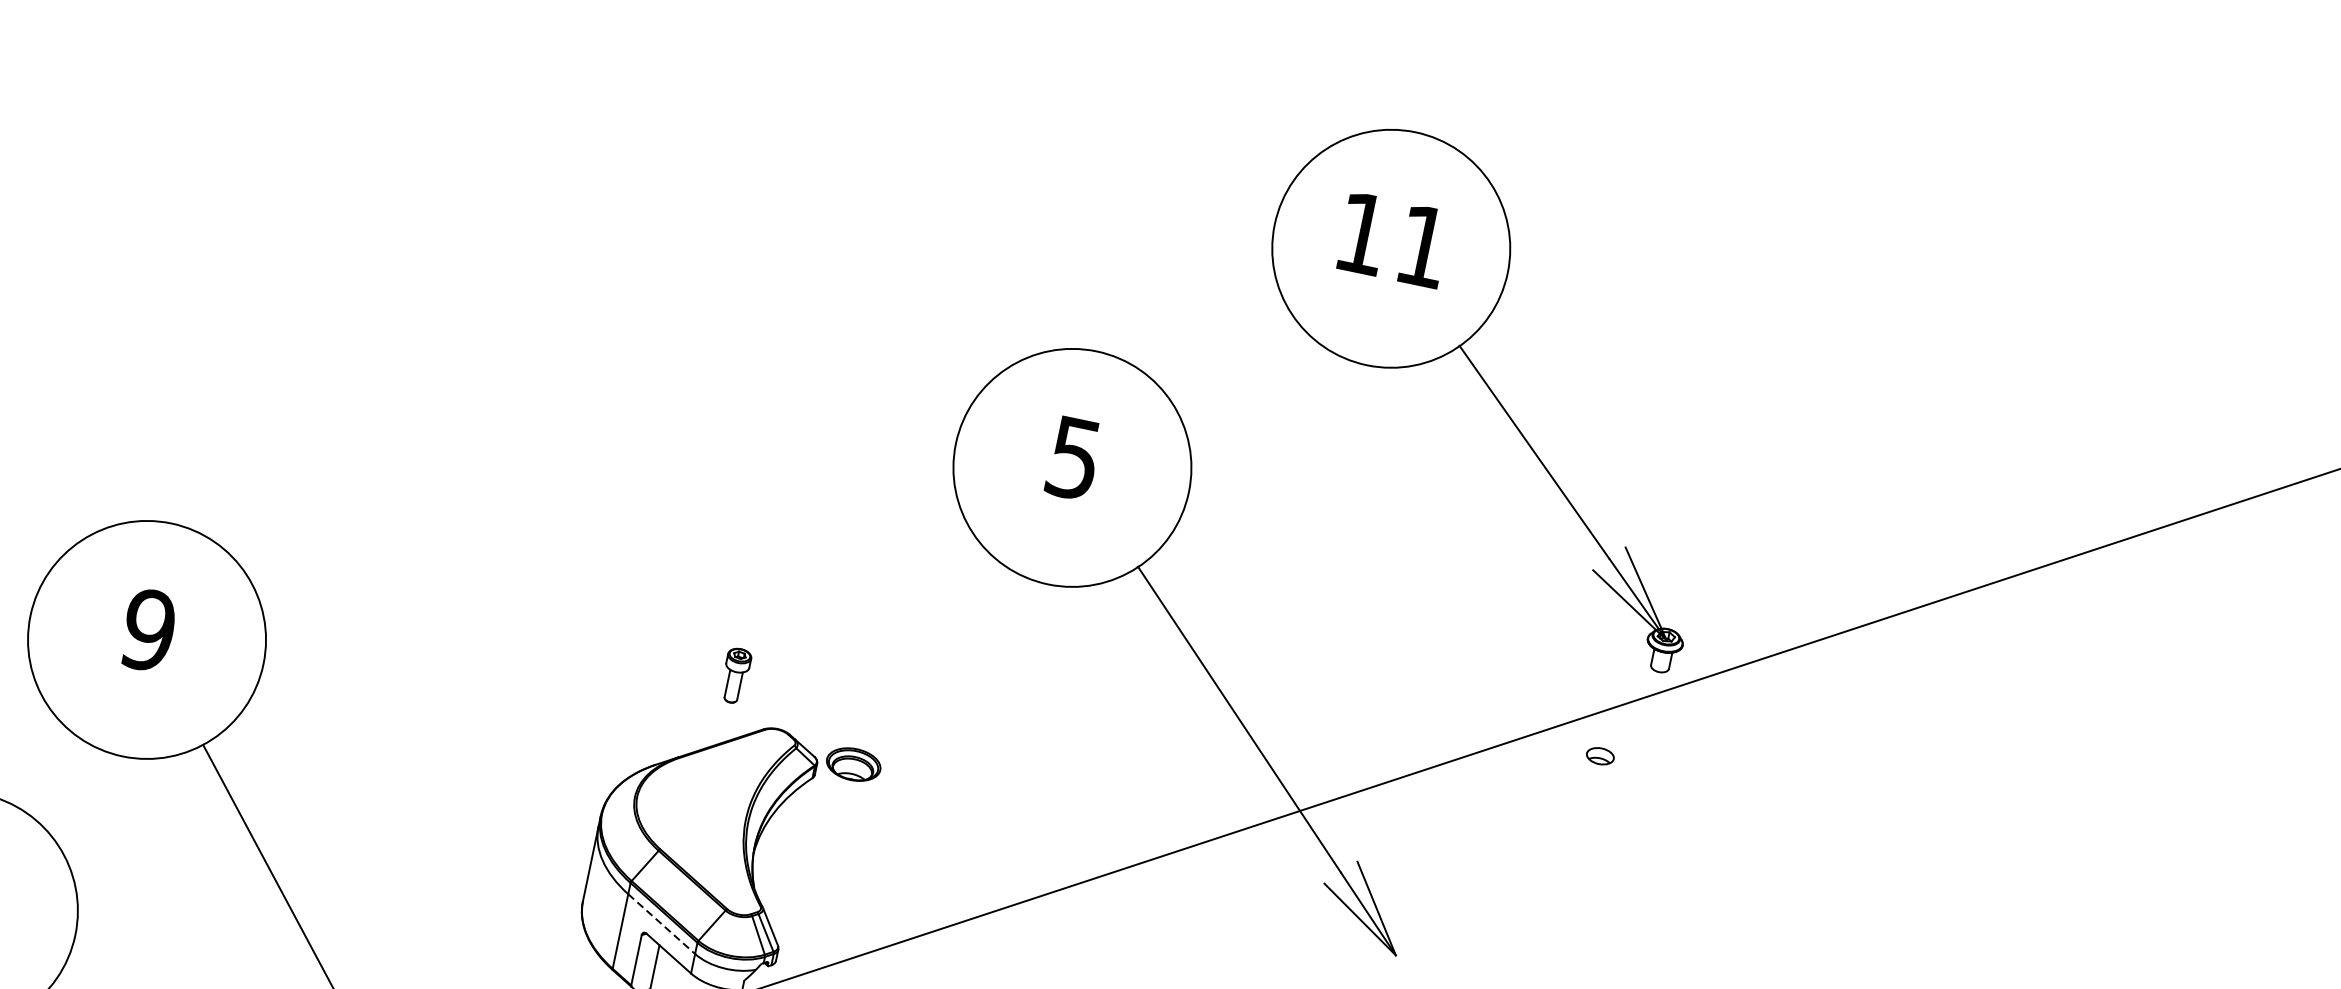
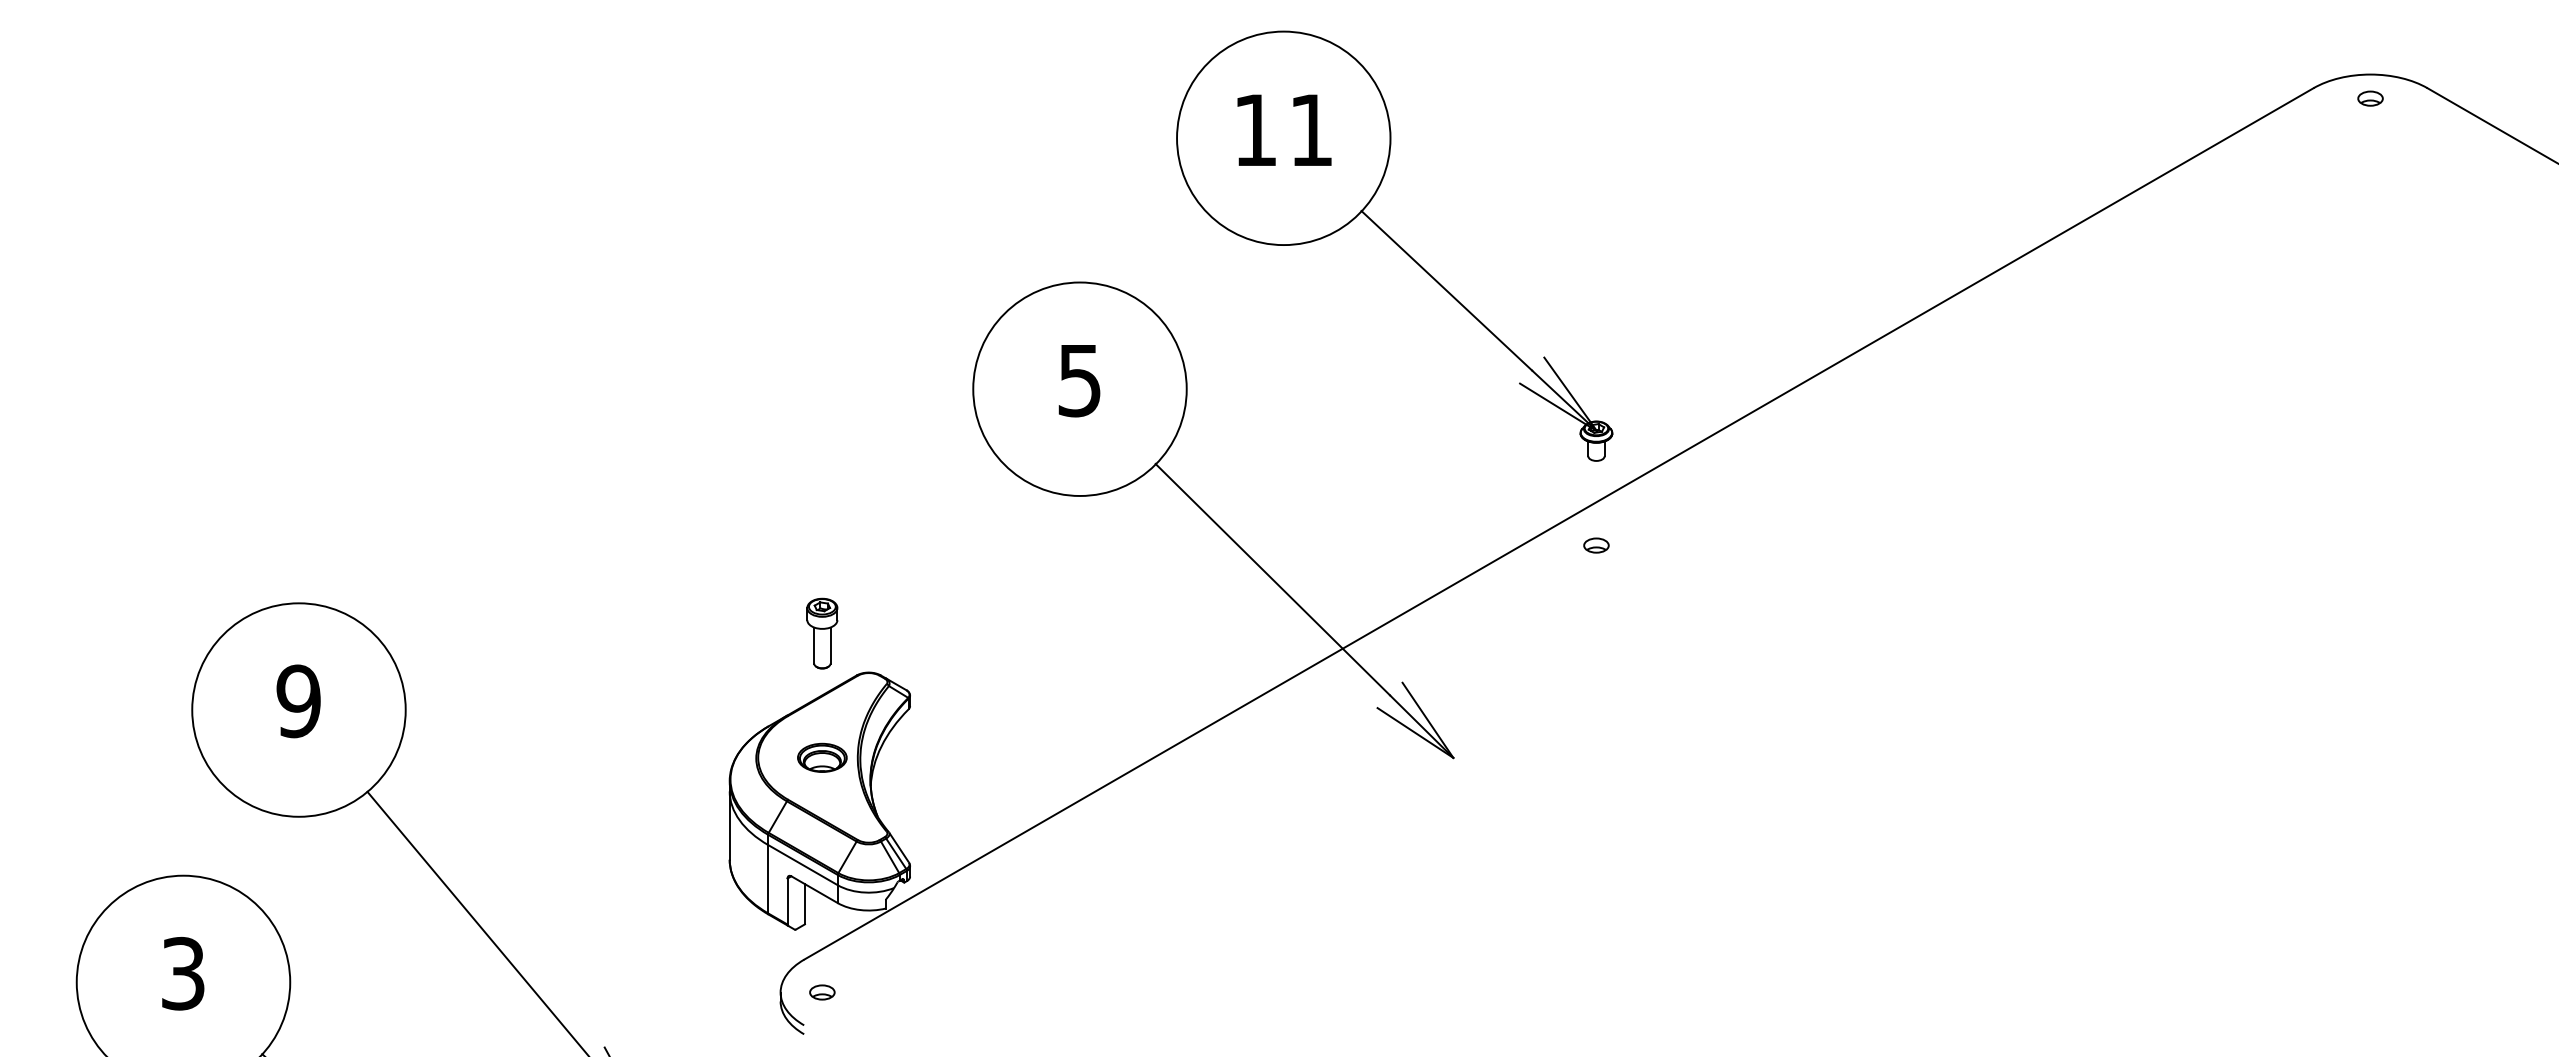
part: (1487, 390) -> (1394, 245), moved
part: (735, 675) -> (822, 633), size x1.43
part: (853, 764) -> (822, 757), moved
line: (662, 924) -> (803, 865), dashed -> solid

